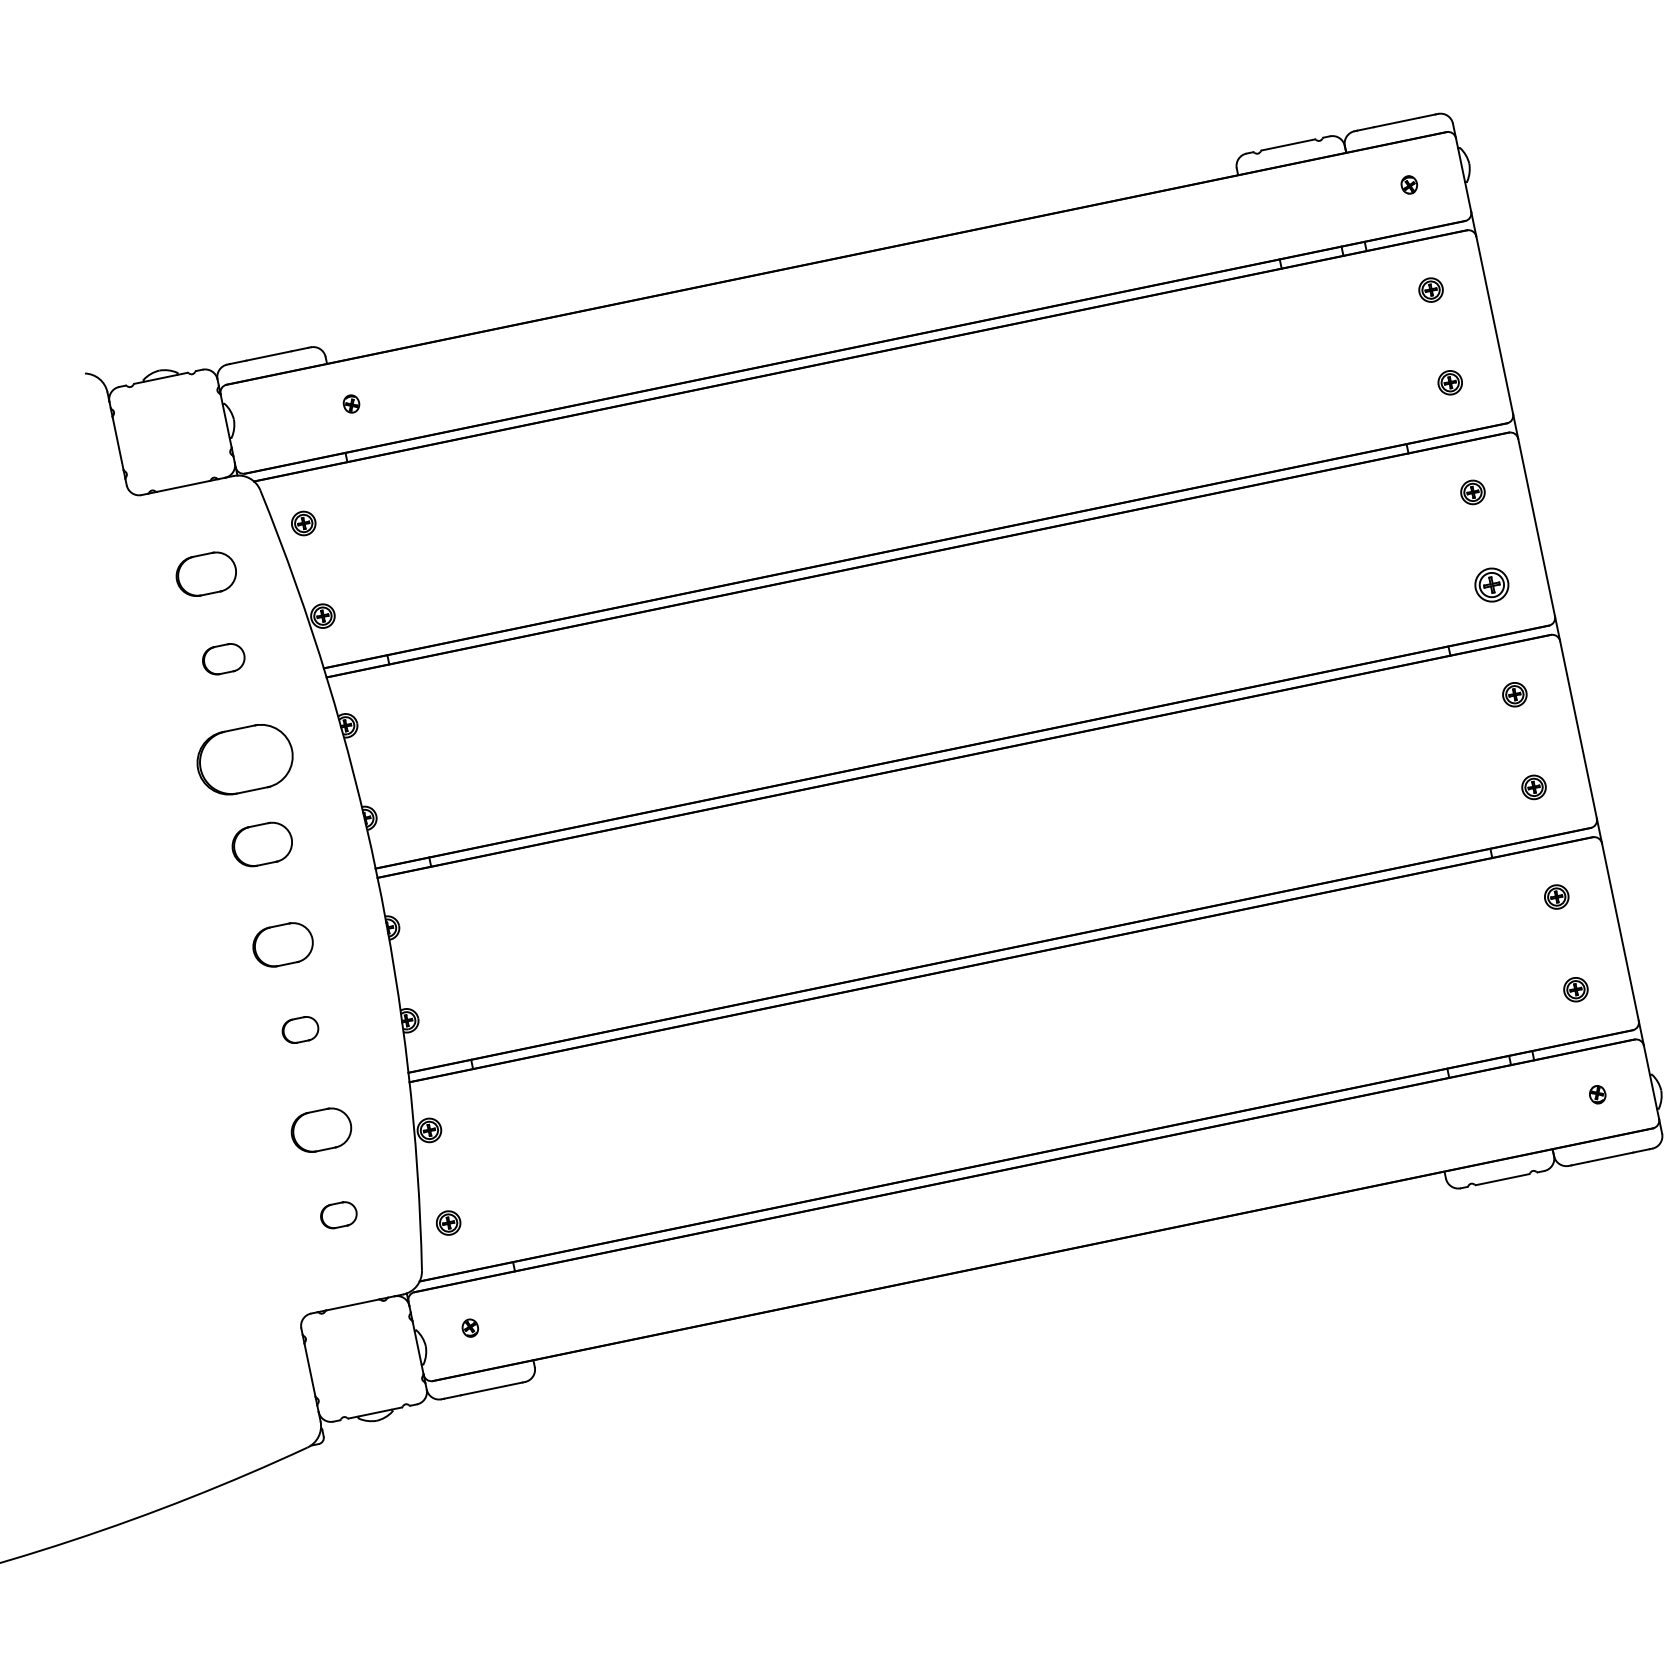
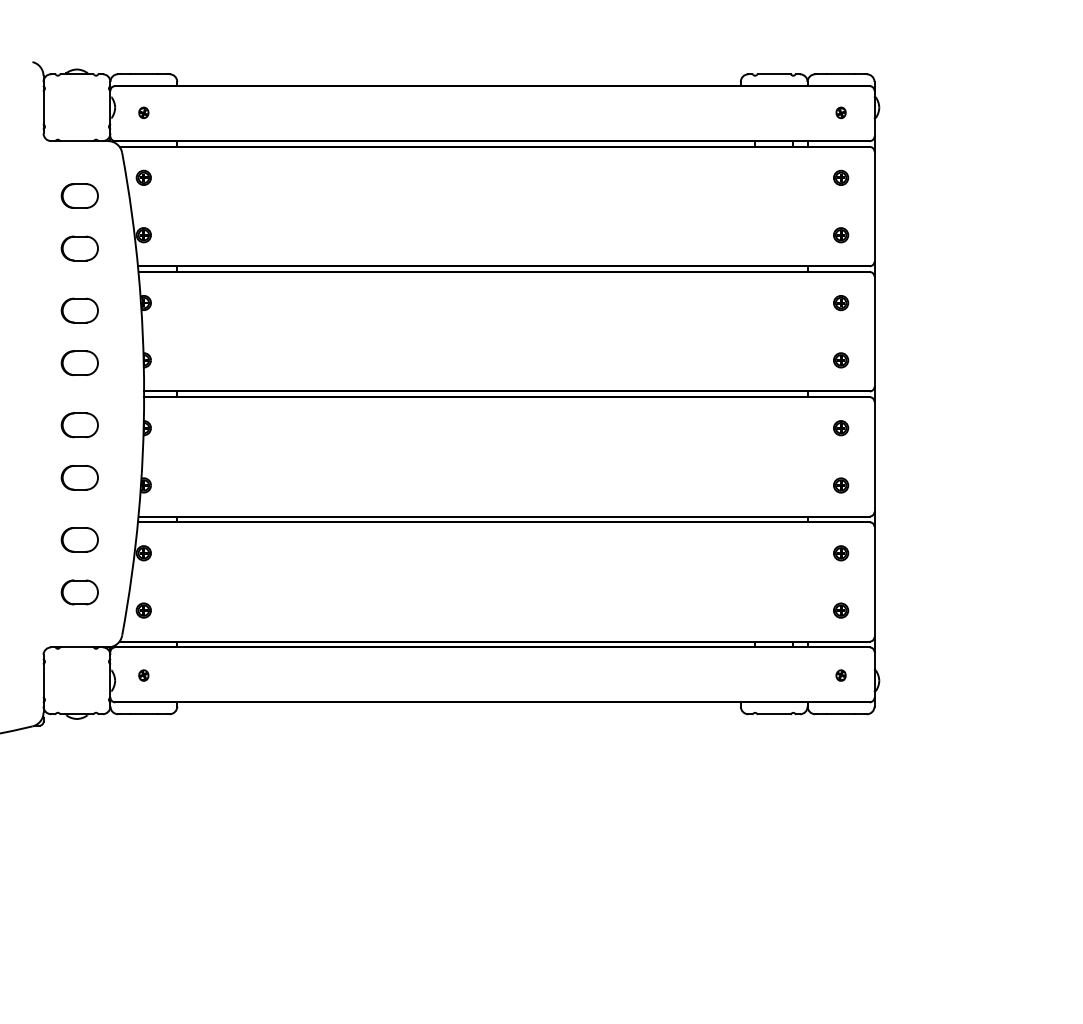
part: (350, 403) -> (143, 112), moved
part: (1492, 585) -> (841, 360), size x0.71
part: (223, 659) -> (79, 248), size x1.43
part: (244, 759) -> (79, 310), size x0.62
part: (300, 1029) -> (79, 477), size x1.67
part: (338, 1215) -> (79, 592), size x1.67

